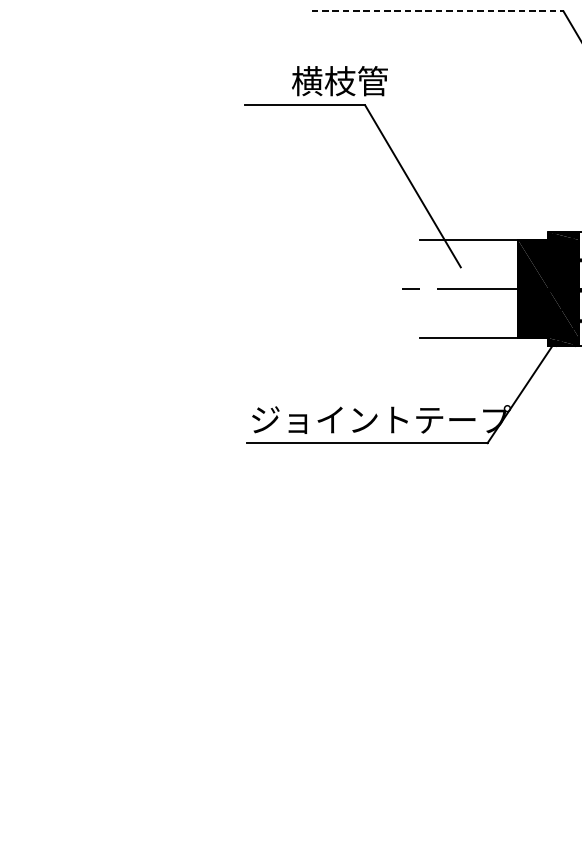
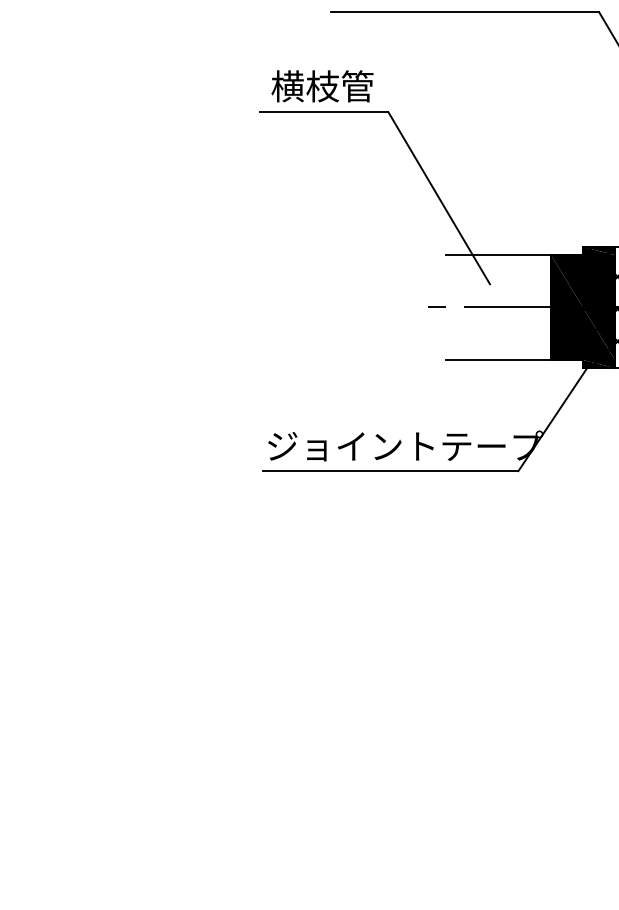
line: (437, 11) -> (465, 12), dashed -> solid
text: (339, 81) -> (322, 86), moved

